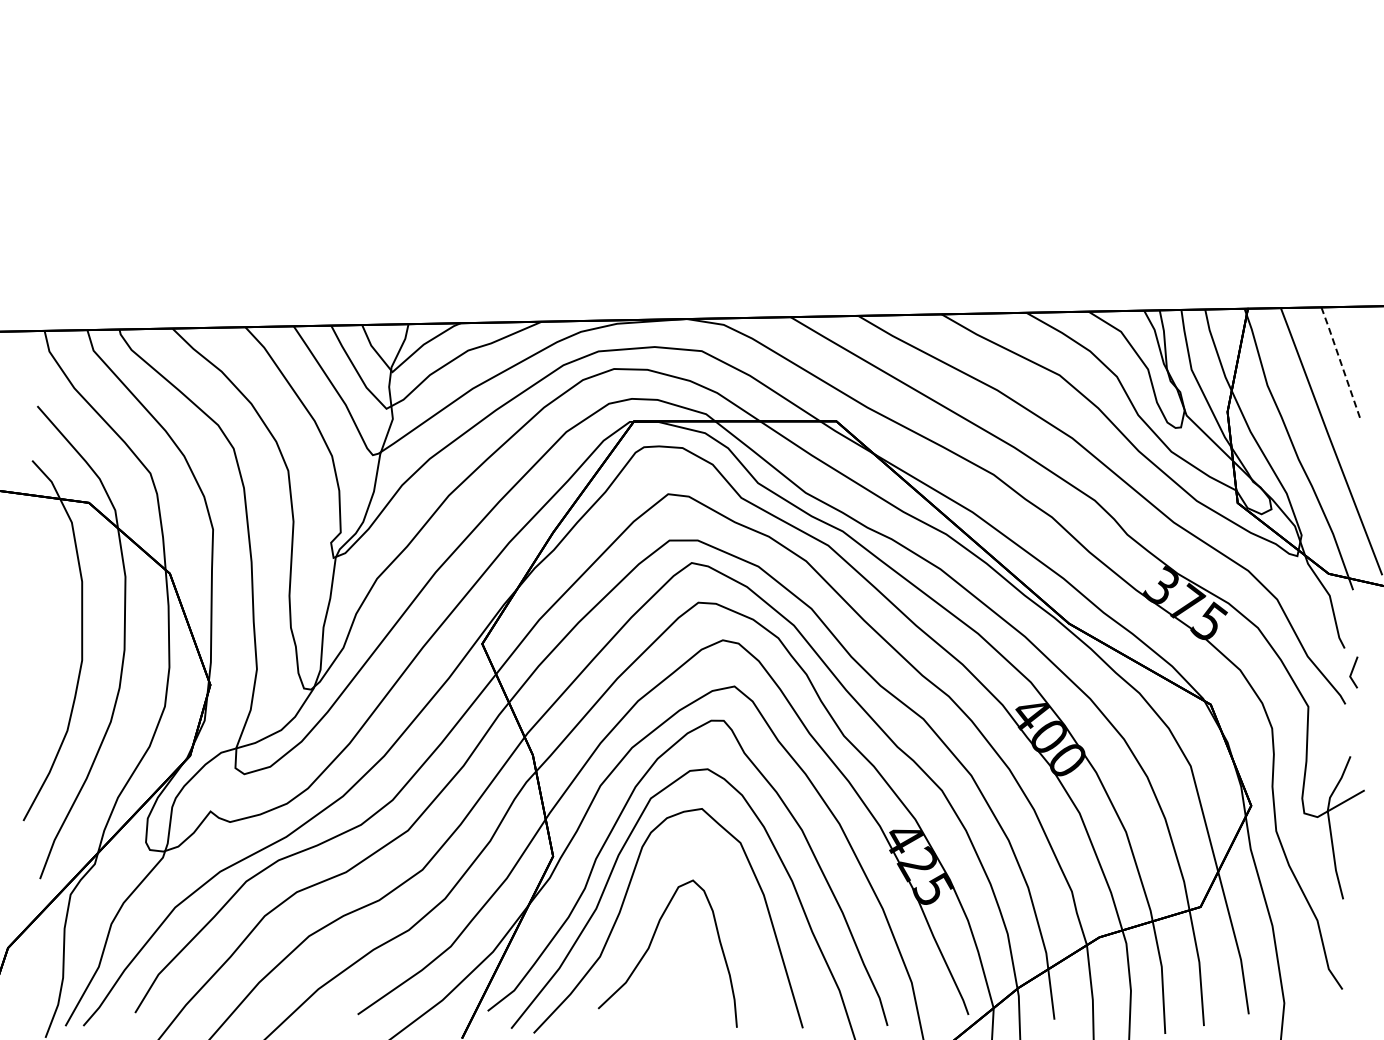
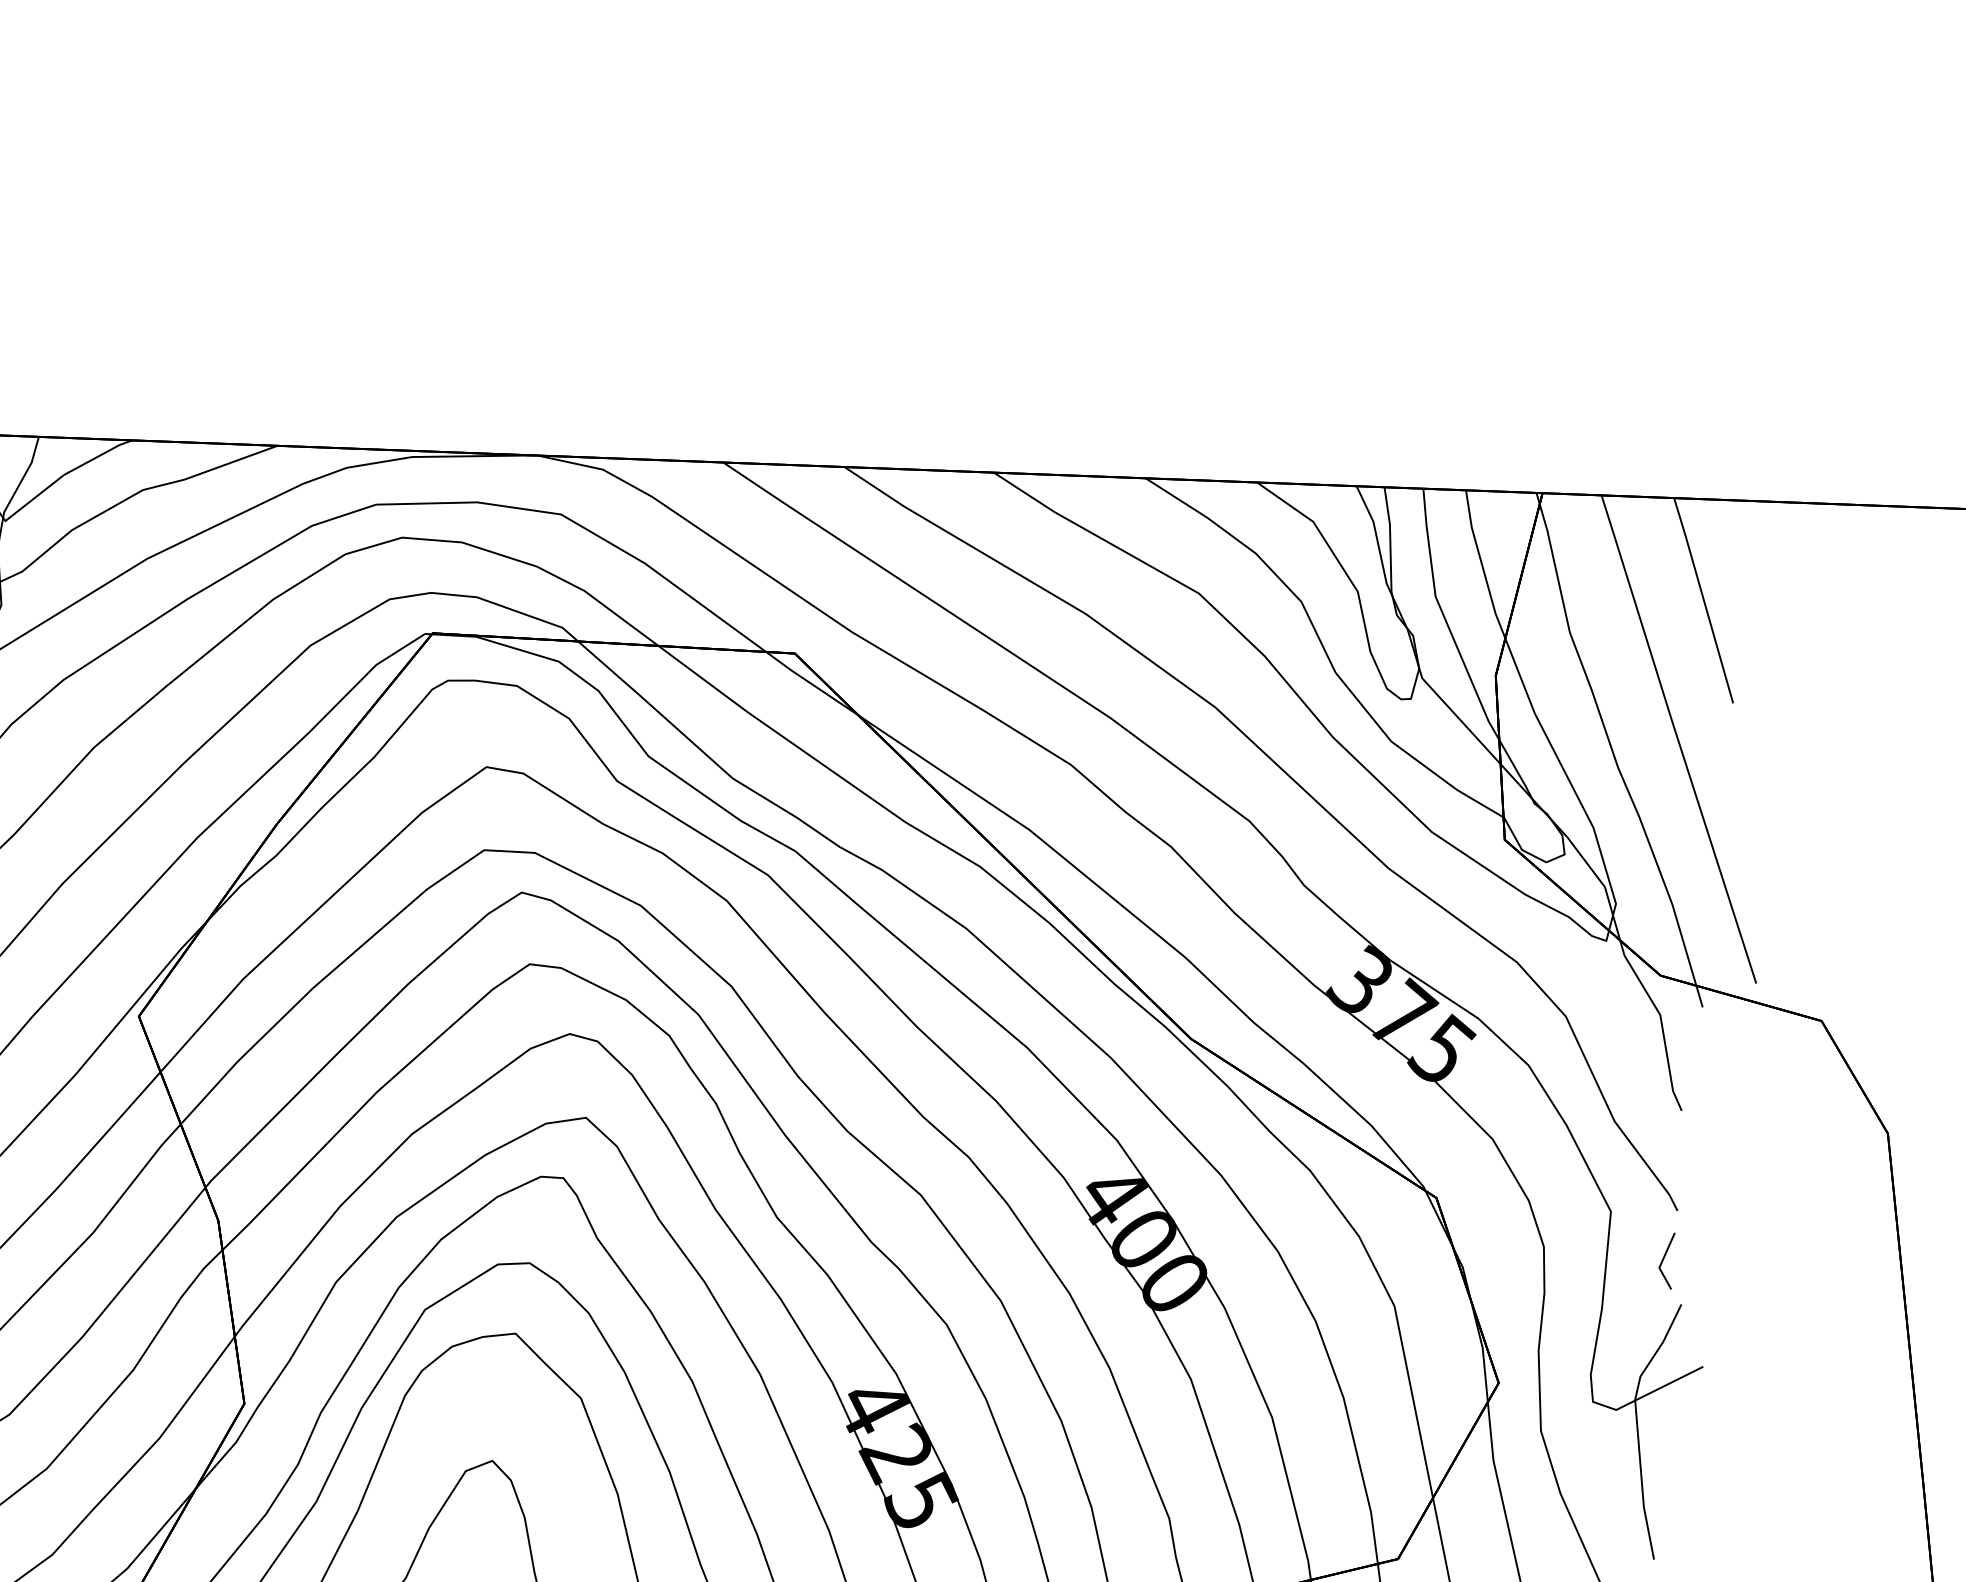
line: (1341, 363) -> (1704, 600), dashed -> solid
line: (1353, 671) -> (1665, 1258), moved

